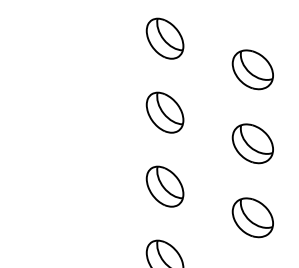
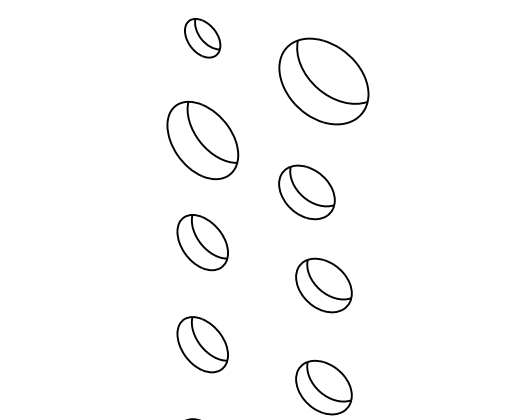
part: (164, 38) -> (202, 37), size x0.7
part: (252, 69) -> (323, 80), size x1.6
part: (164, 112) -> (202, 140), size x1.4
part: (252, 143) -> (306, 192), moved

